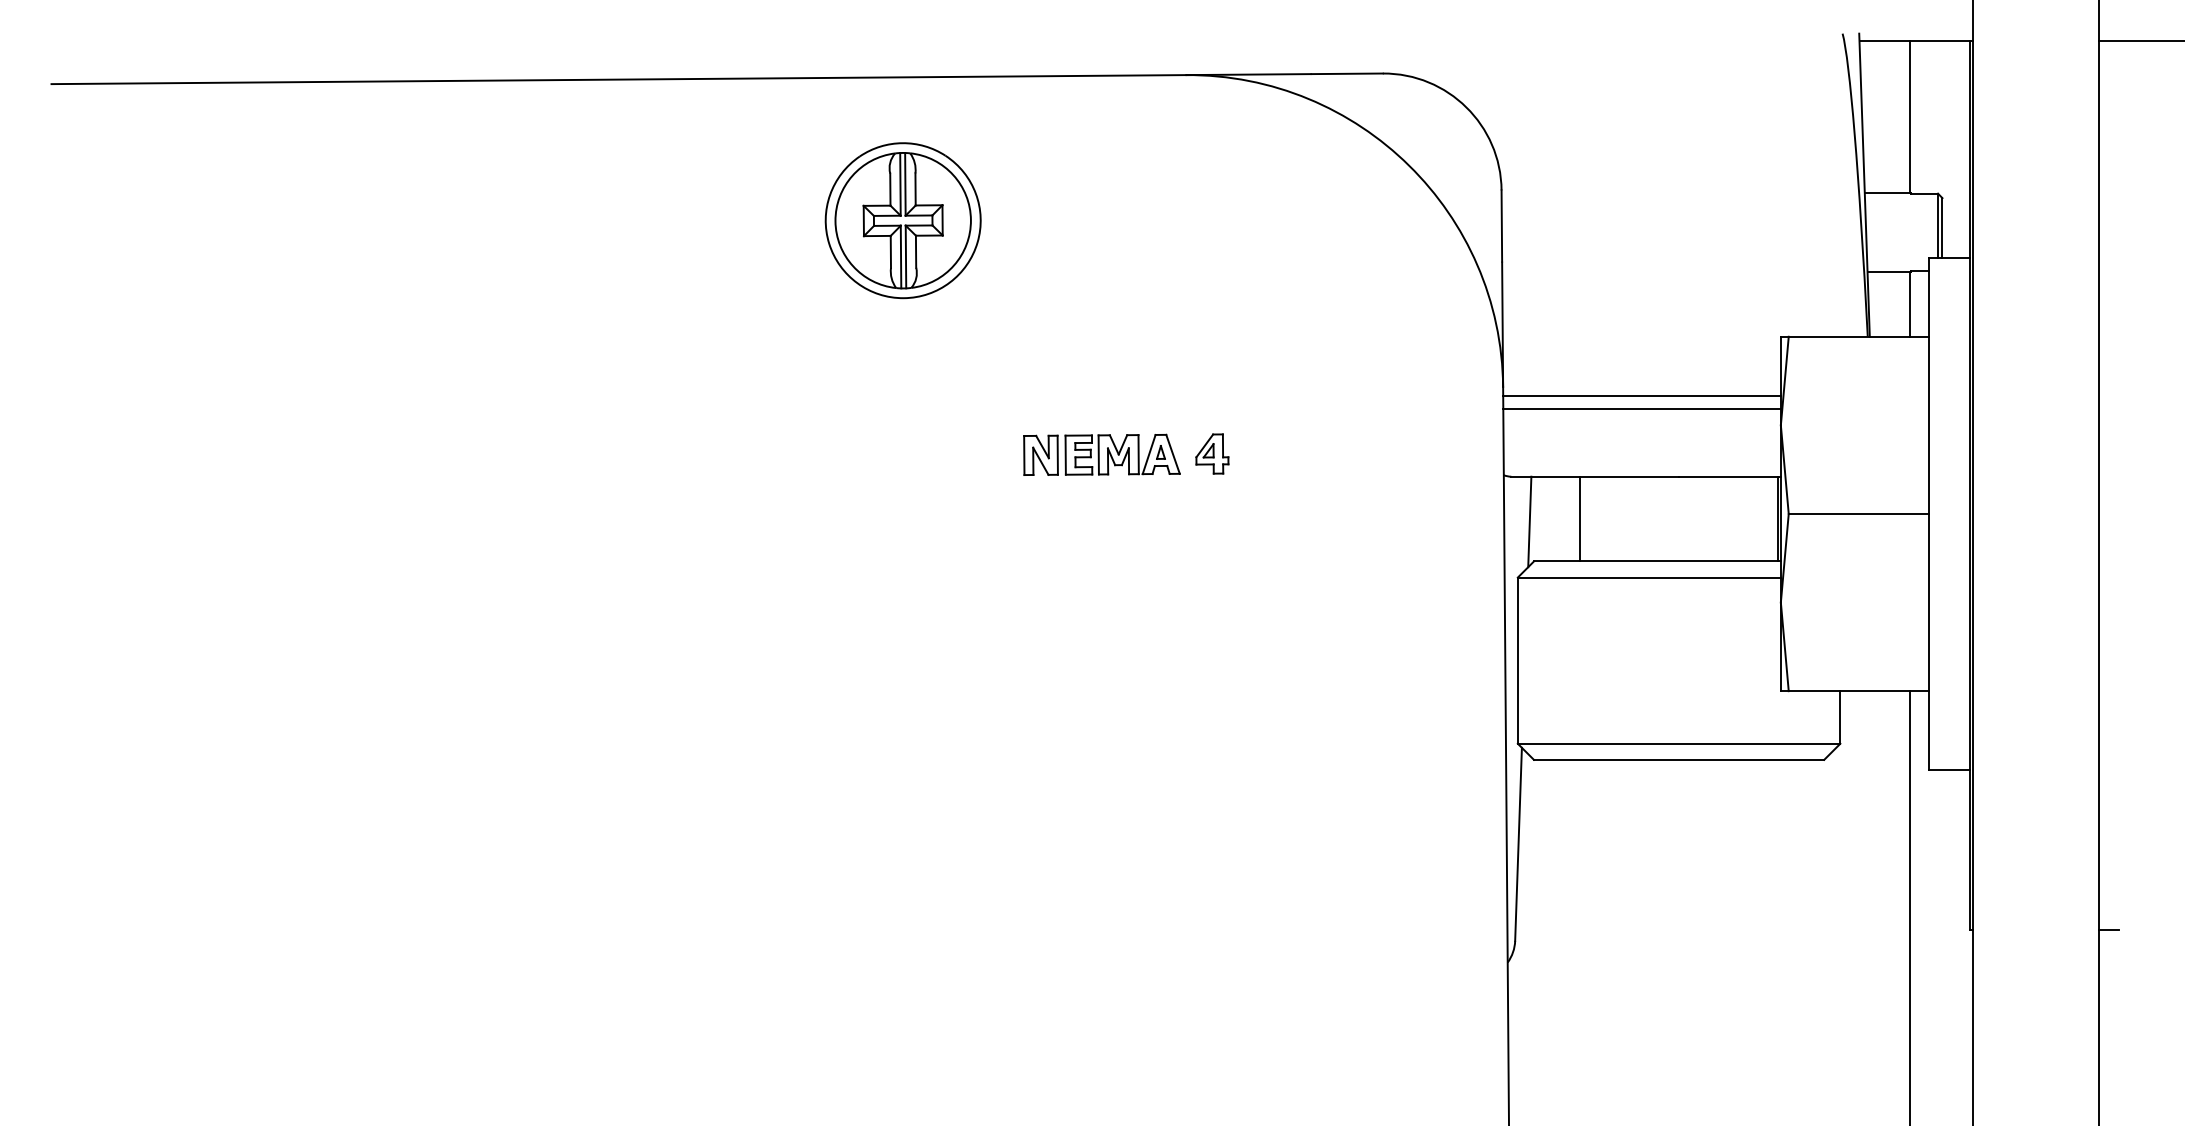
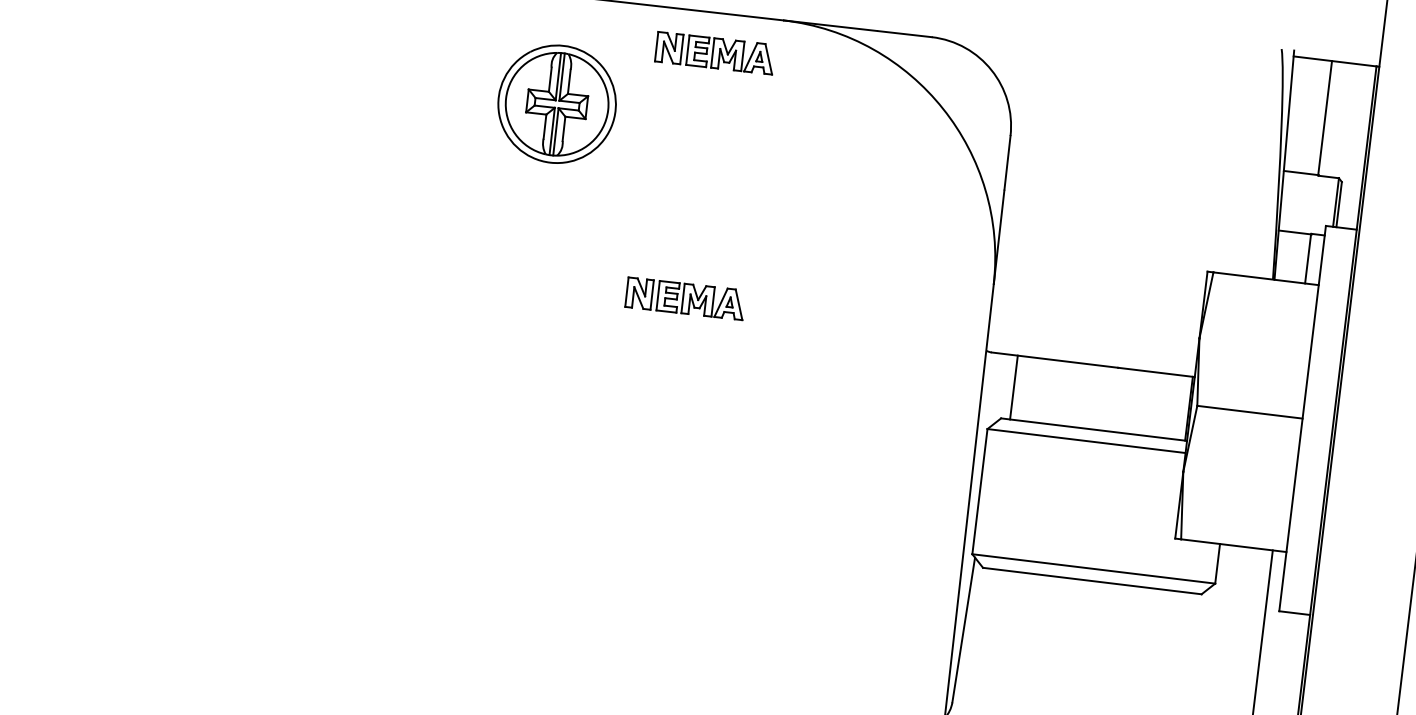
part: (1101, 128) -> (714, 52), added
line: (1641, 395) -> (1097, 303), removed
line: (1641, 408) -> (1096, 313), removed
part: (1212, 453) -> (768, 307), removed
line: (1579, 518) -> (1013, 387), moved
line: (1529, 521) -> (1001, 387), removed

